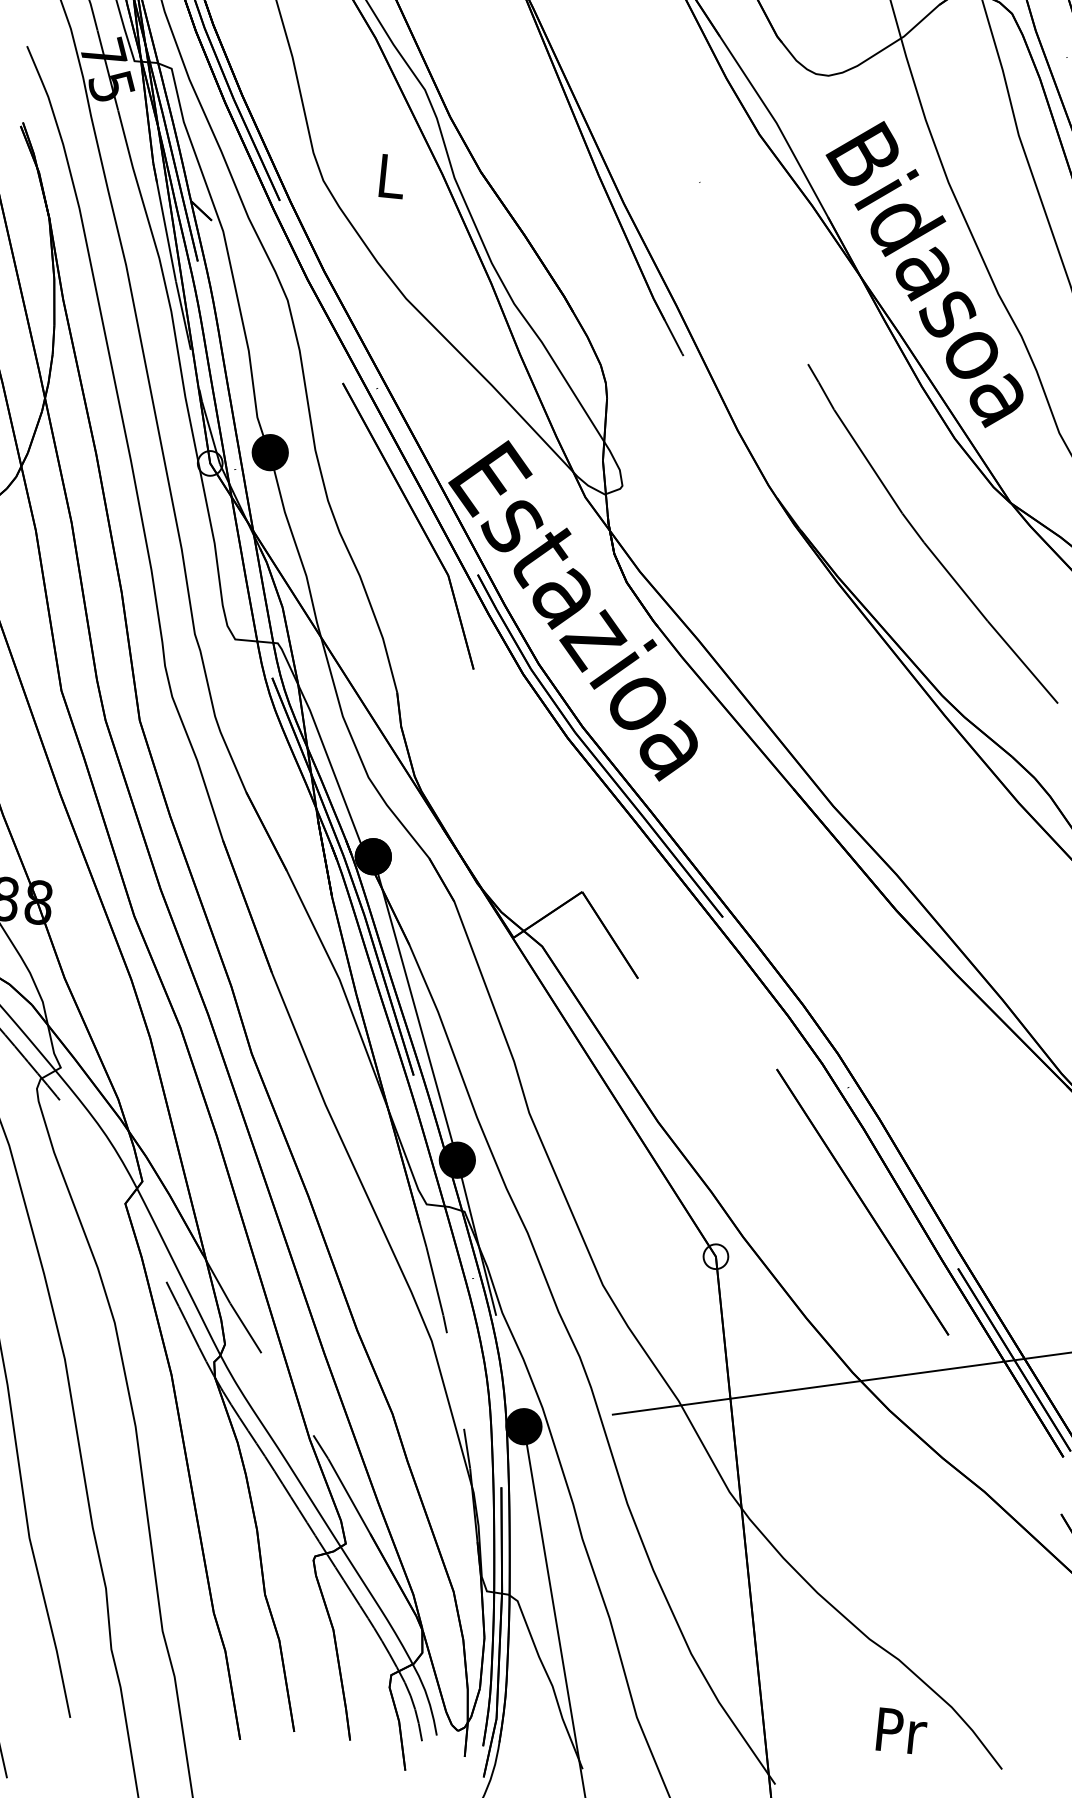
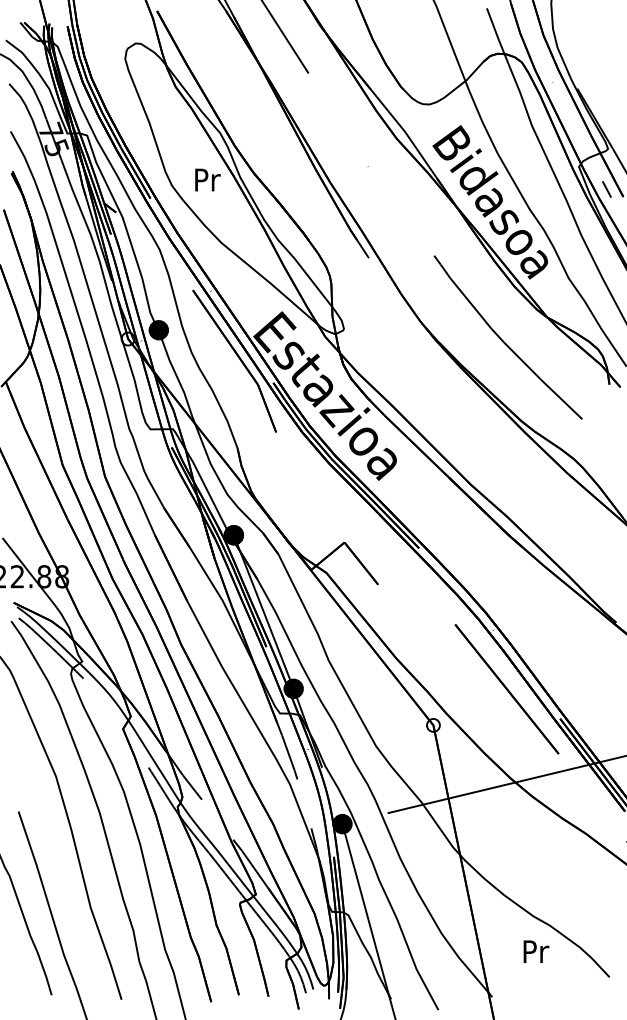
text: (391, 175) -> (207, 179), L -> Pr
text: (902, 1730) -> (536, 951), moved

